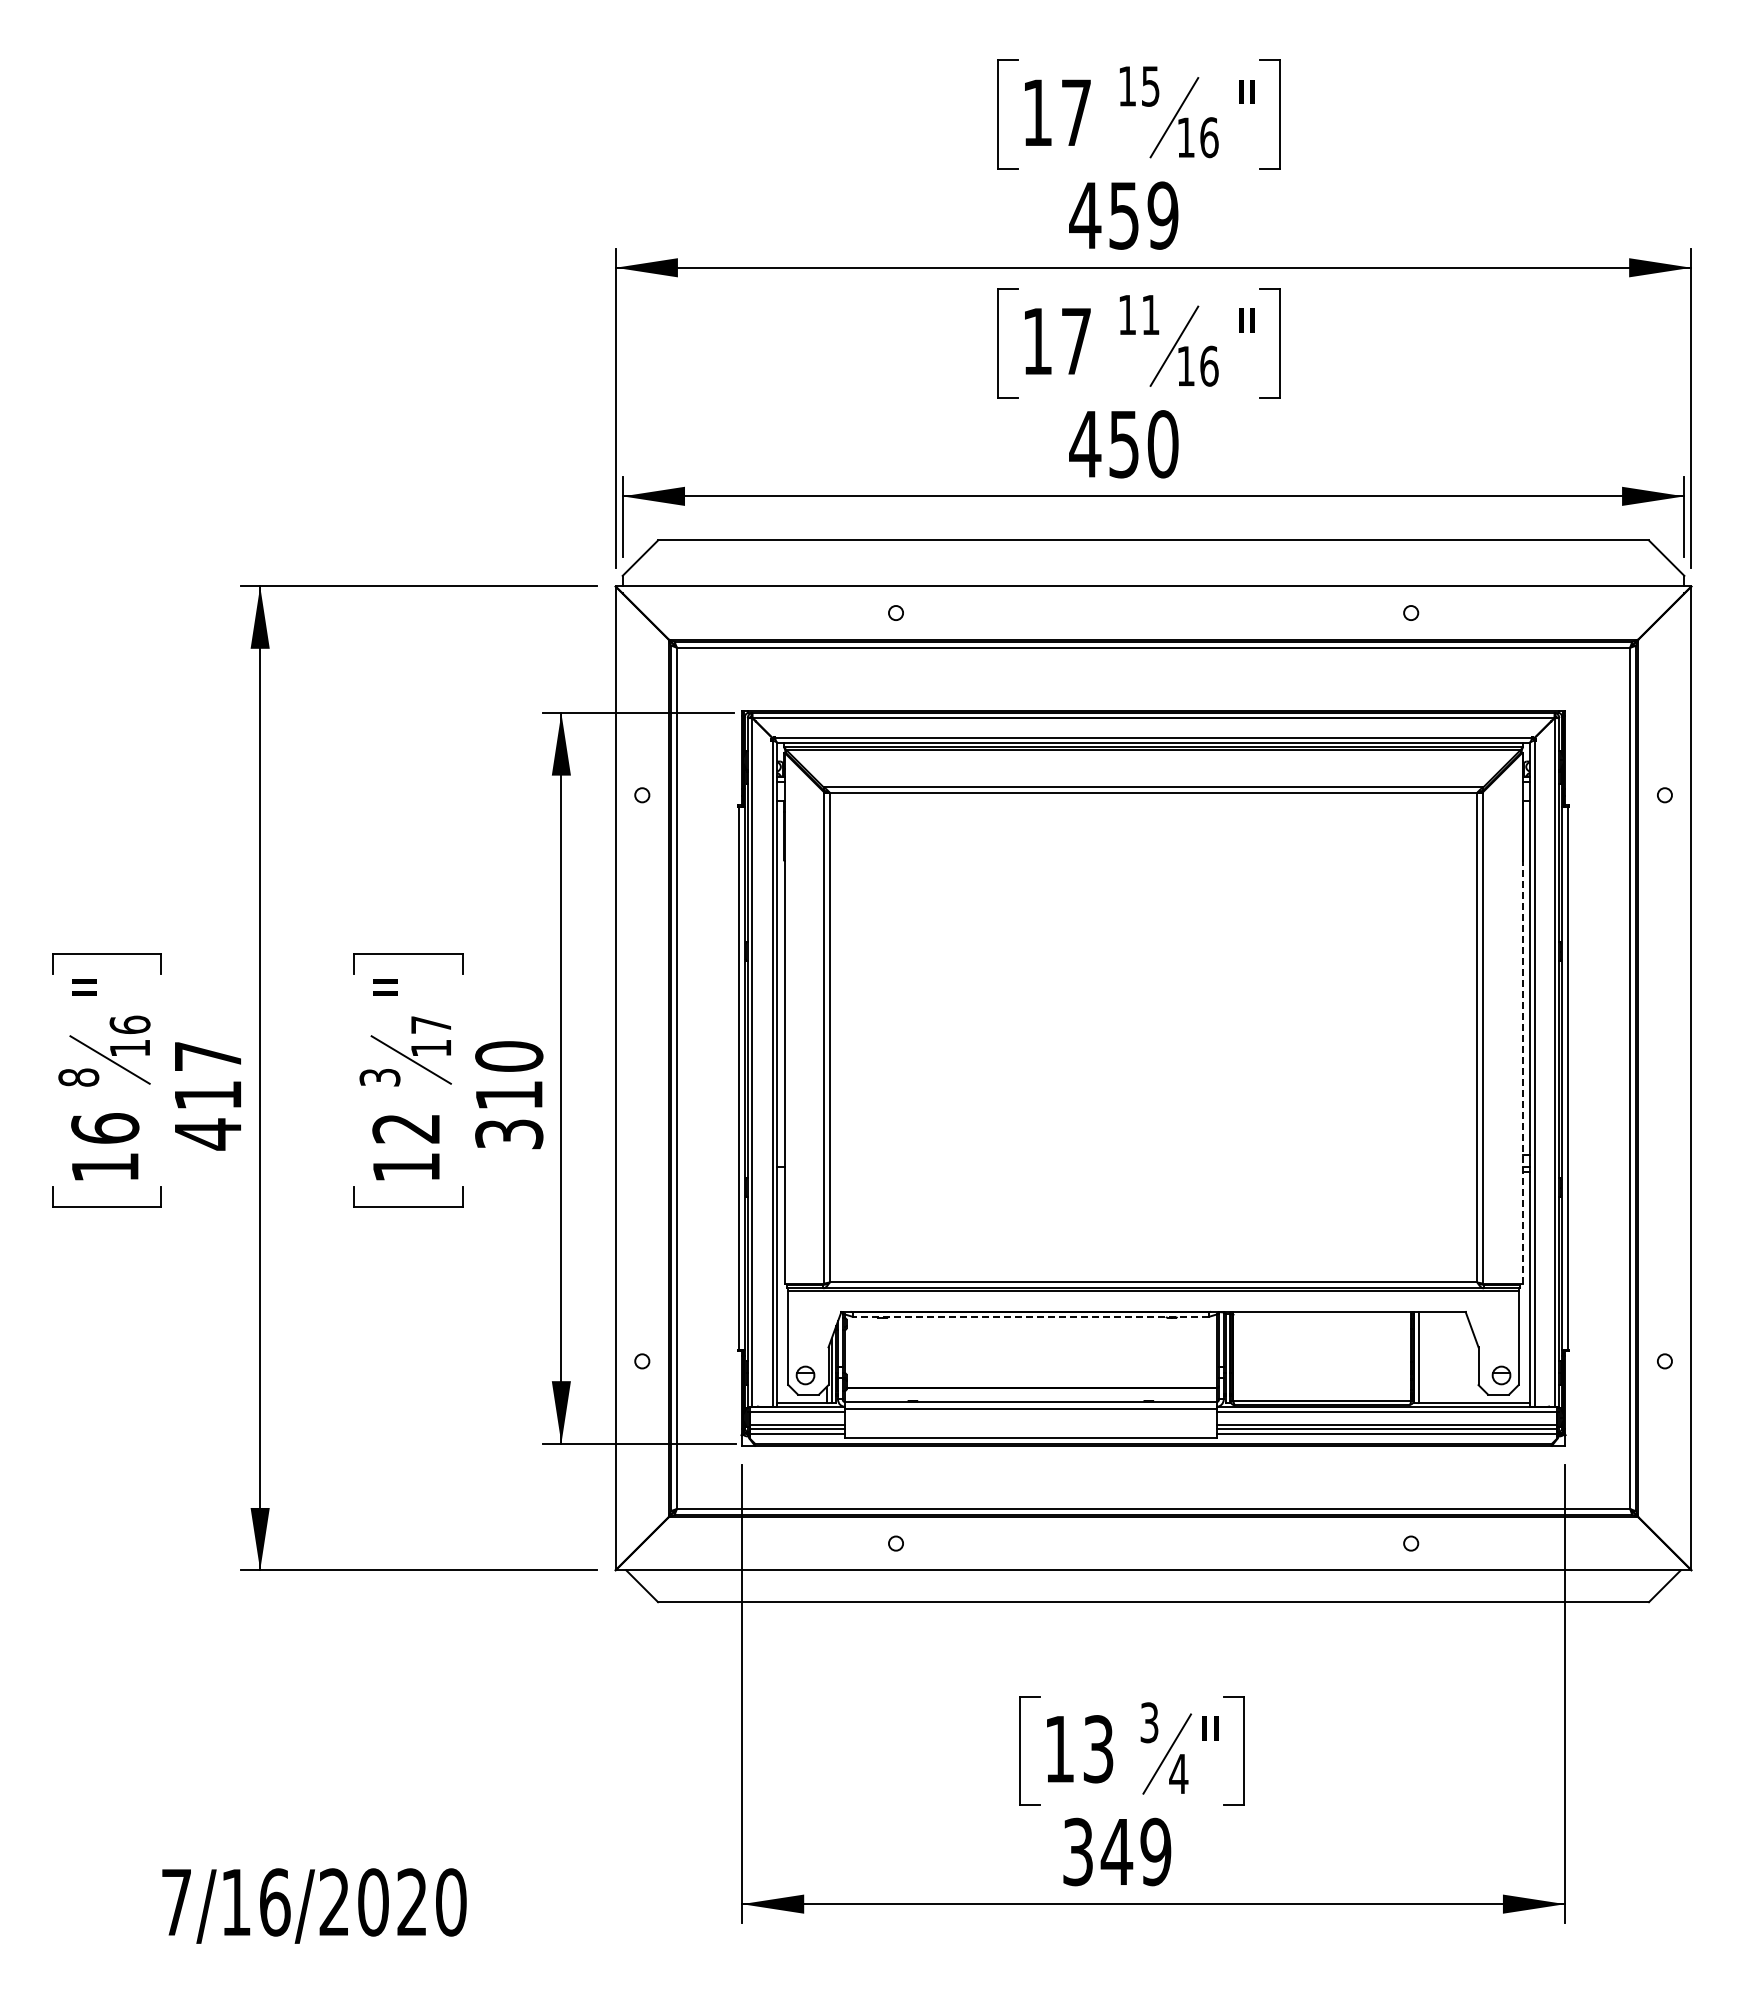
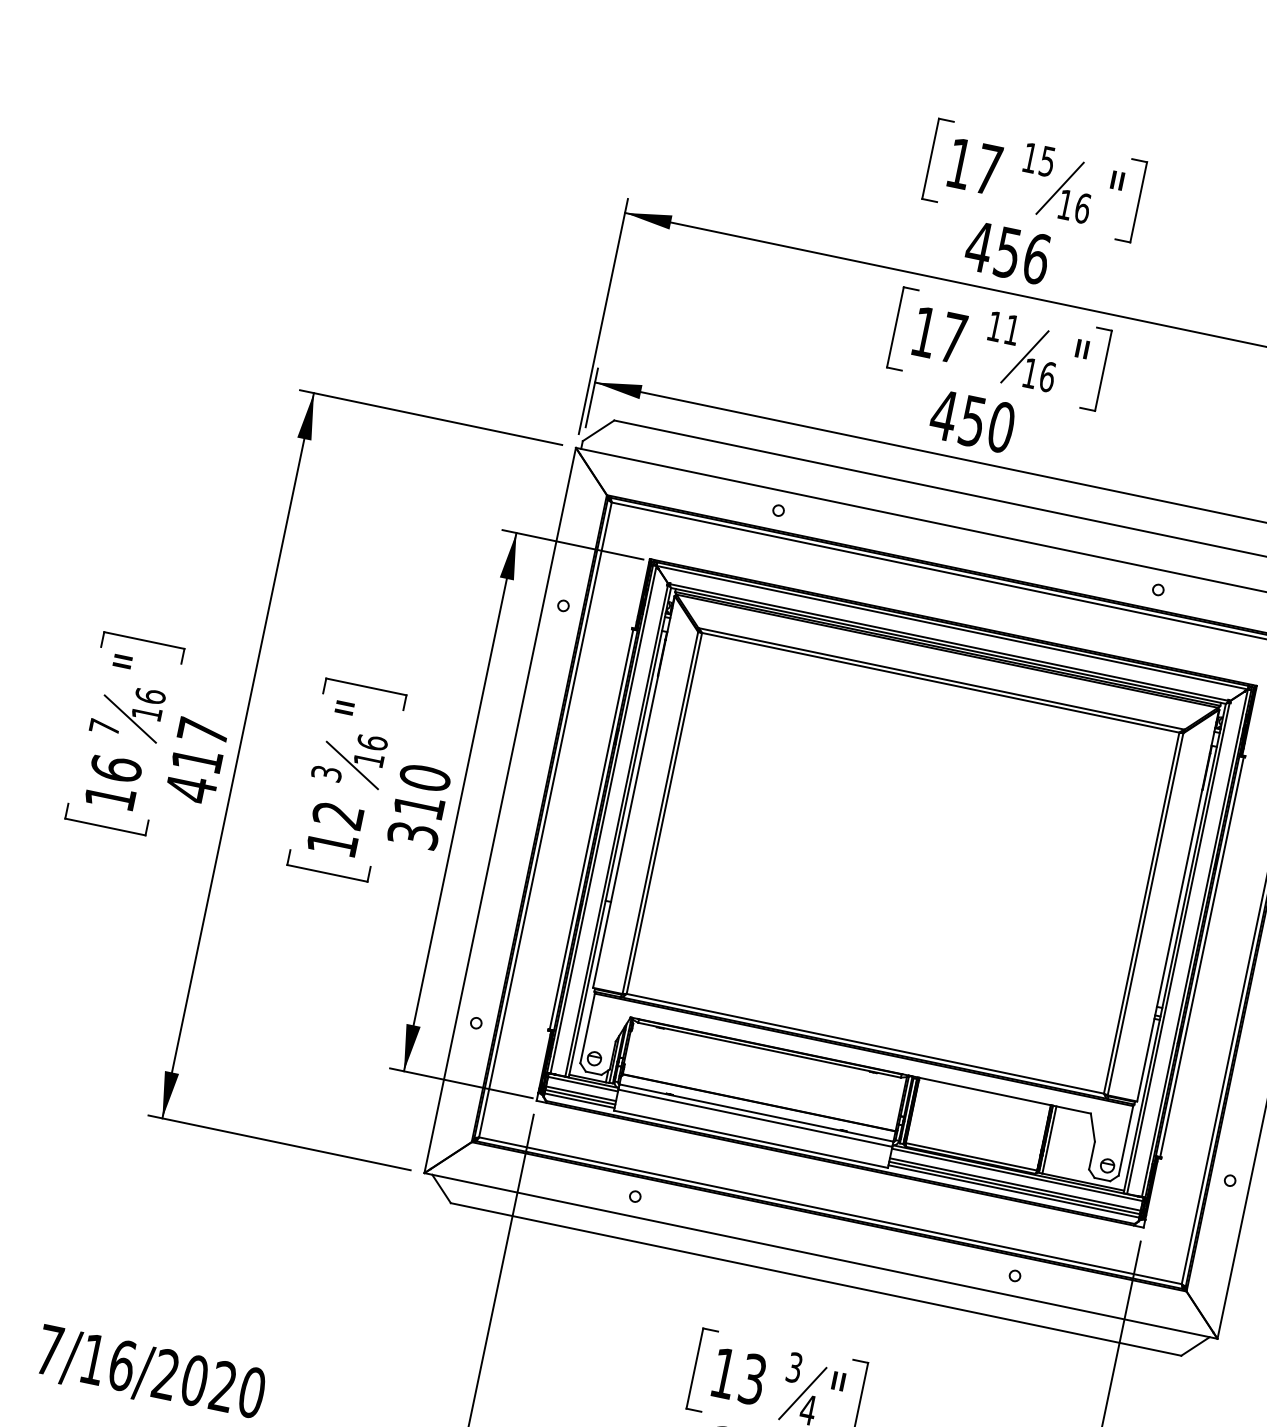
text: (1162, 215) -> (1036, 258), 459 -> 456
text: (430, 1024) -> (372, 742), 17 -> 16
line: (1522, 1071) -> (1169, 945), dashed -> solid
text: (78, 1077) -> (104, 727), 8 -> 7
line: (1030, 1316) -> (769, 1049), dashed -> solid

